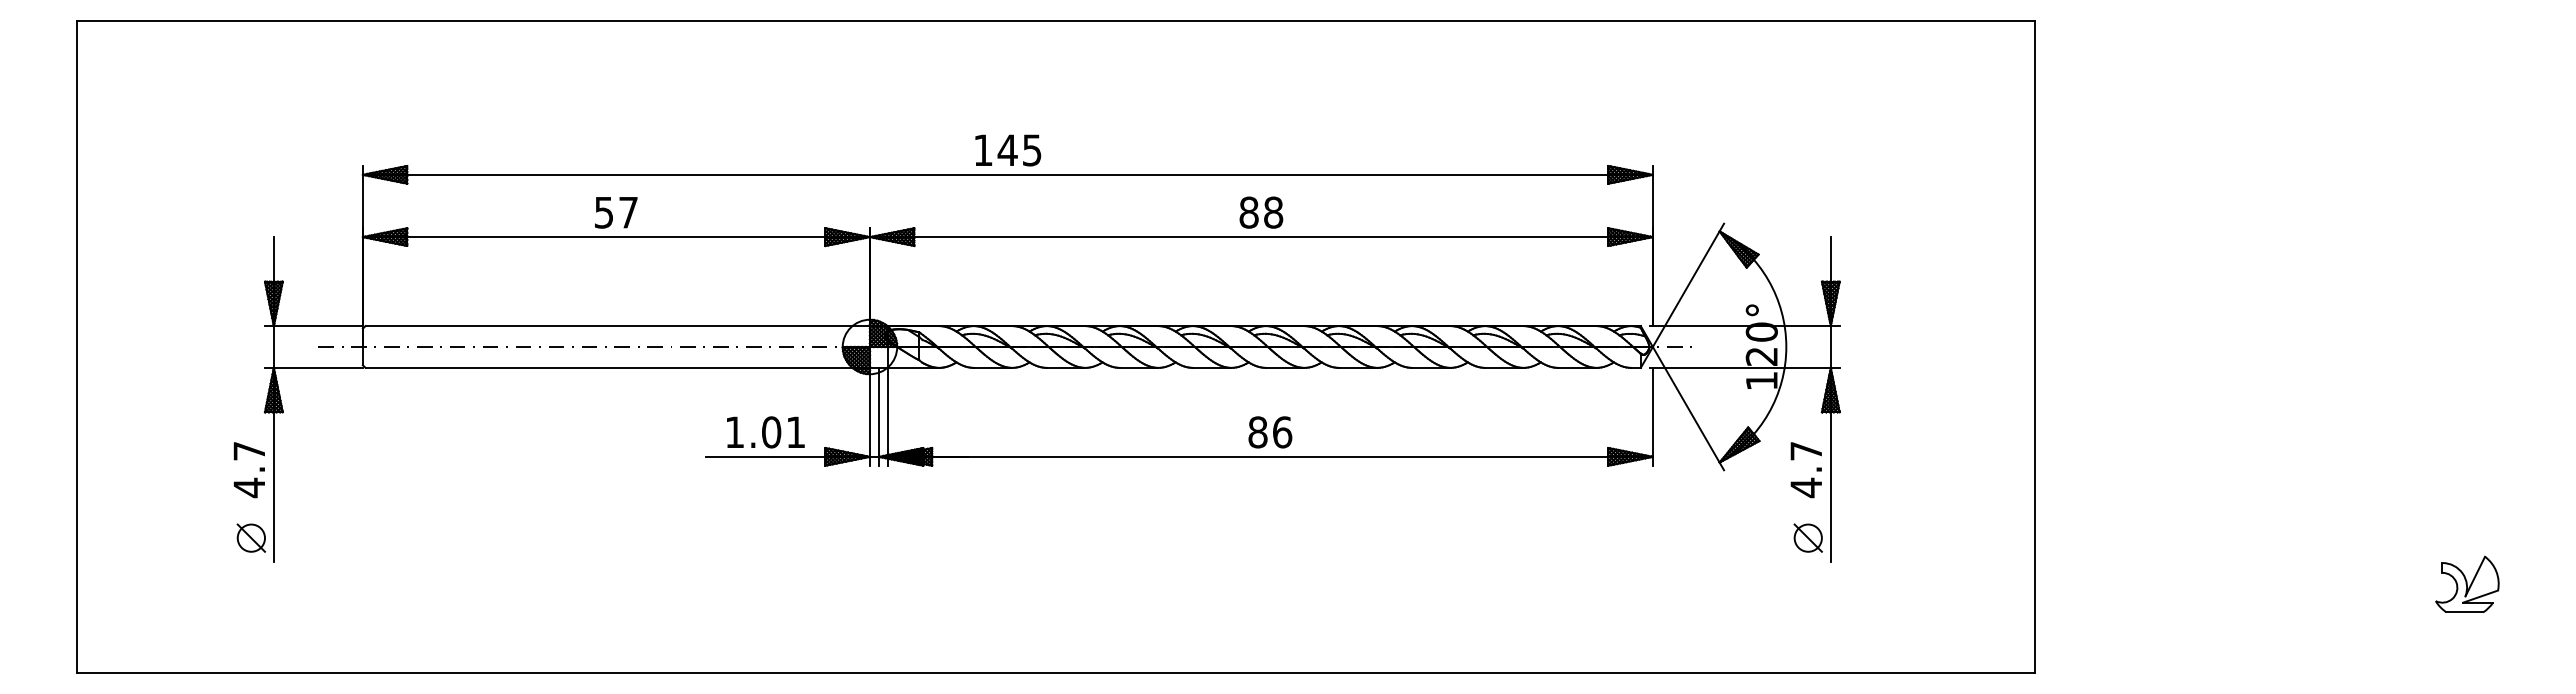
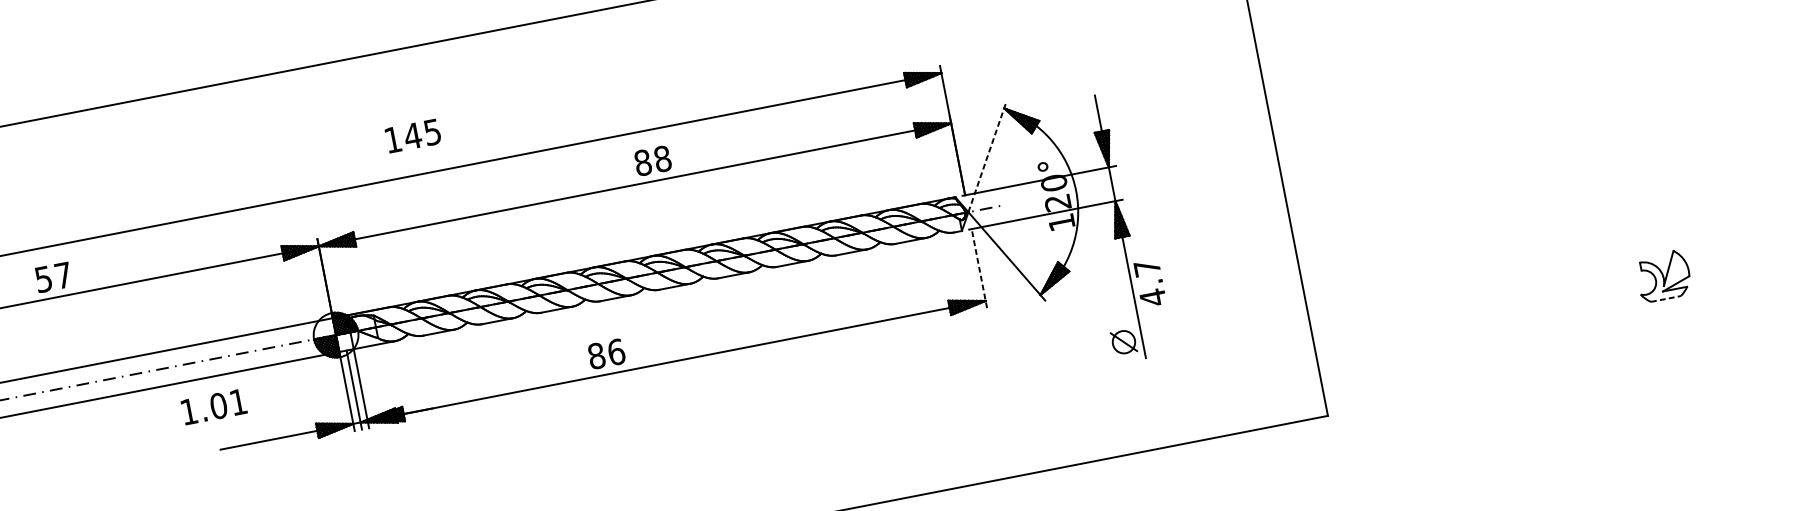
text: (1008, 150) -> (413, 136), moved
text: (616, 212) -> (53, 277), moved
text: (1261, 212) -> (653, 160), moved
line: (1688, 284) -> (987, 156), solid -> dashed
line: (1652, 416) -> (979, 268), solid -> dashed
text: (765, 432) -> (213, 407), moved
text: (1270, 432) -> (606, 354), moved
text: (1805, 470) -> (1149, 283), moved
line: (2465, 612) -> (1666, 299), solid -> dashed

